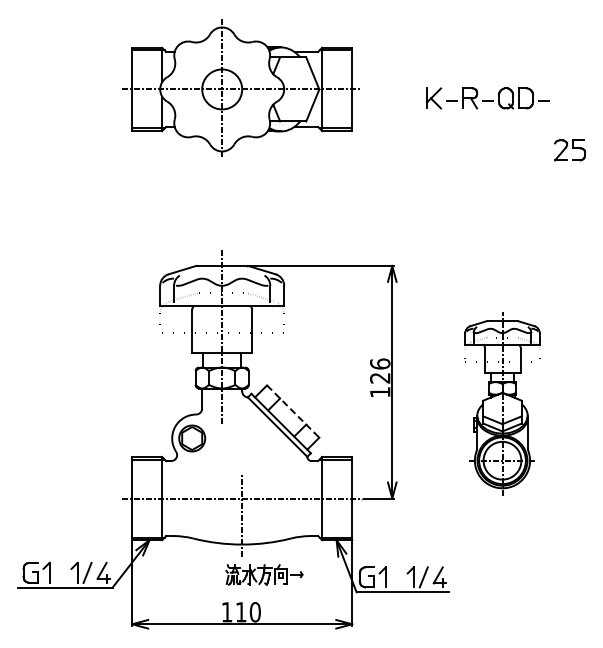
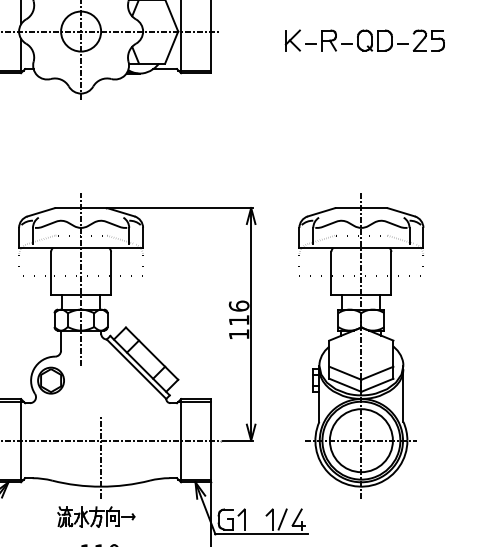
part: (569, 150) -> (428, 40), moved
text: (380, 378) -> (239, 320), 126 -> 116
part: (502, 403) -> (361, 345), size x1.67
line: (293, 411) -> (152, 353), dashed -> solid
part: (264, 574) -> (96, 516), moved

